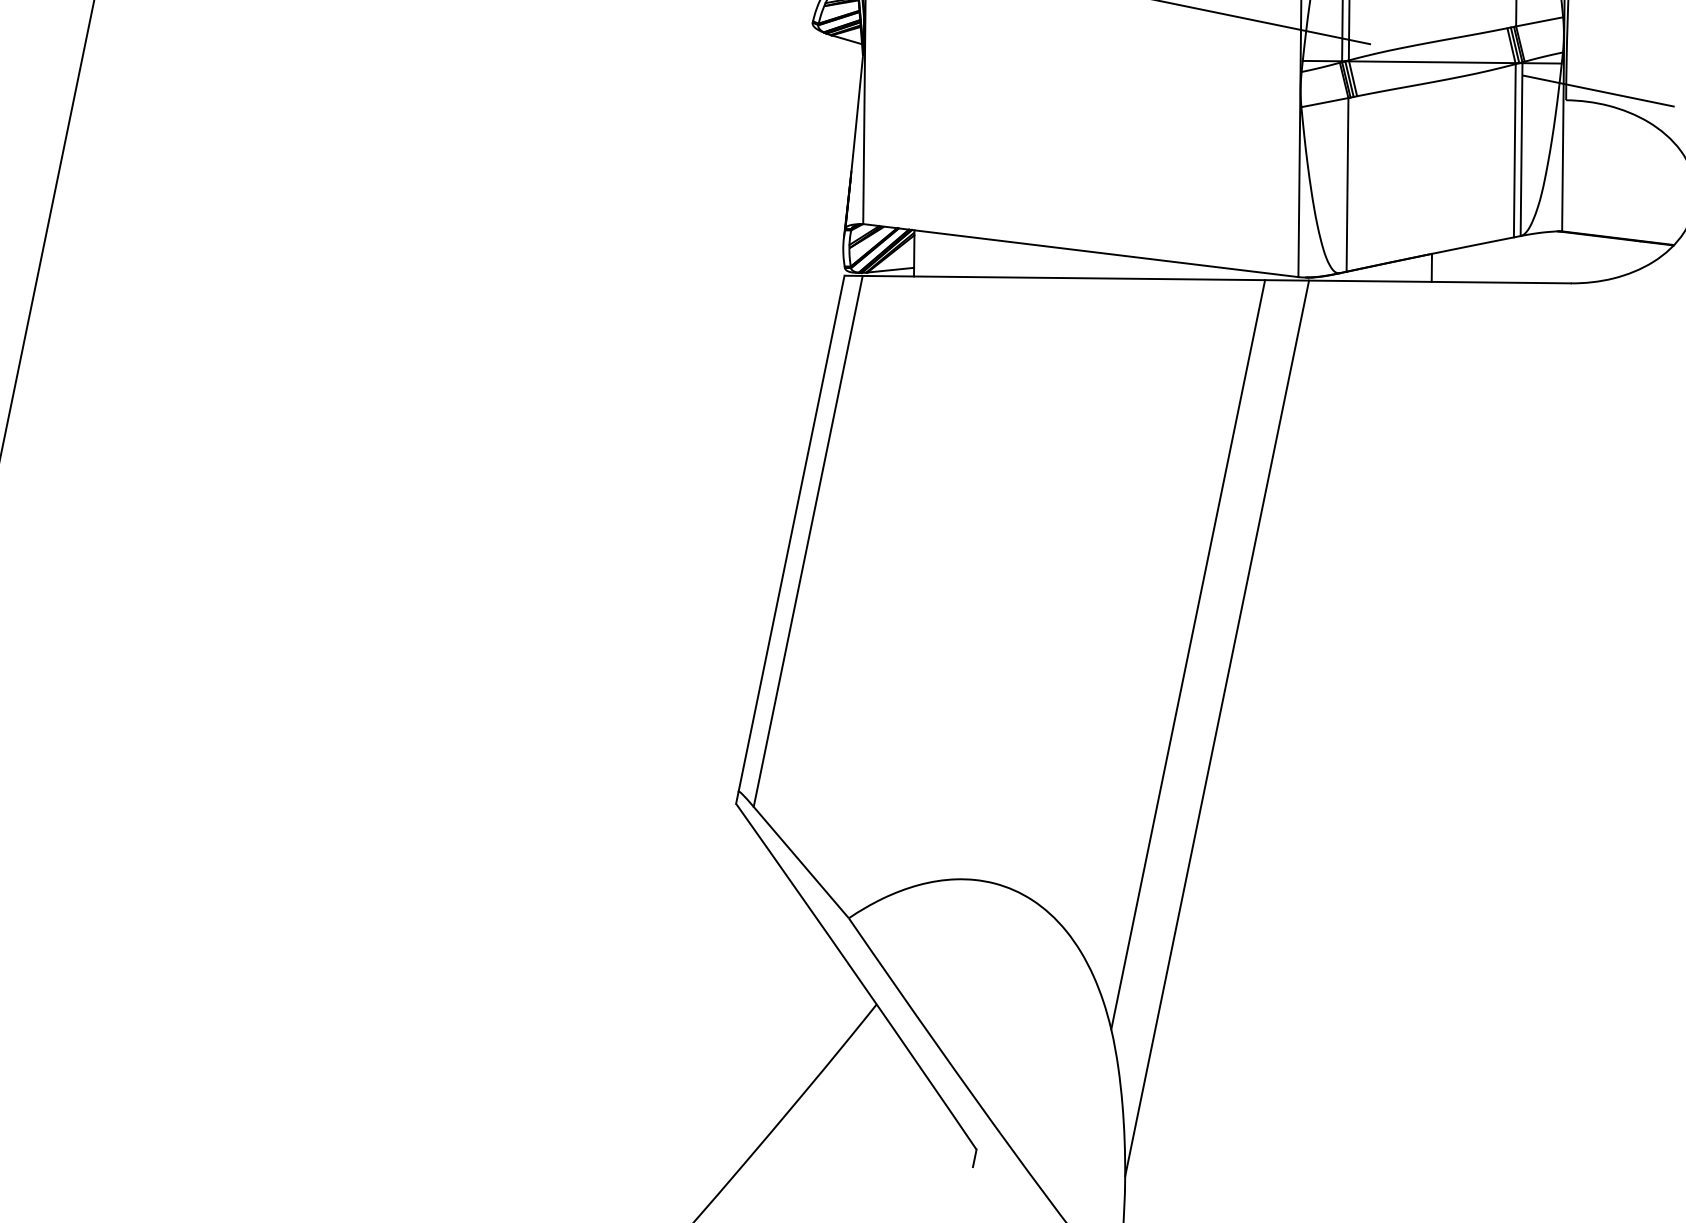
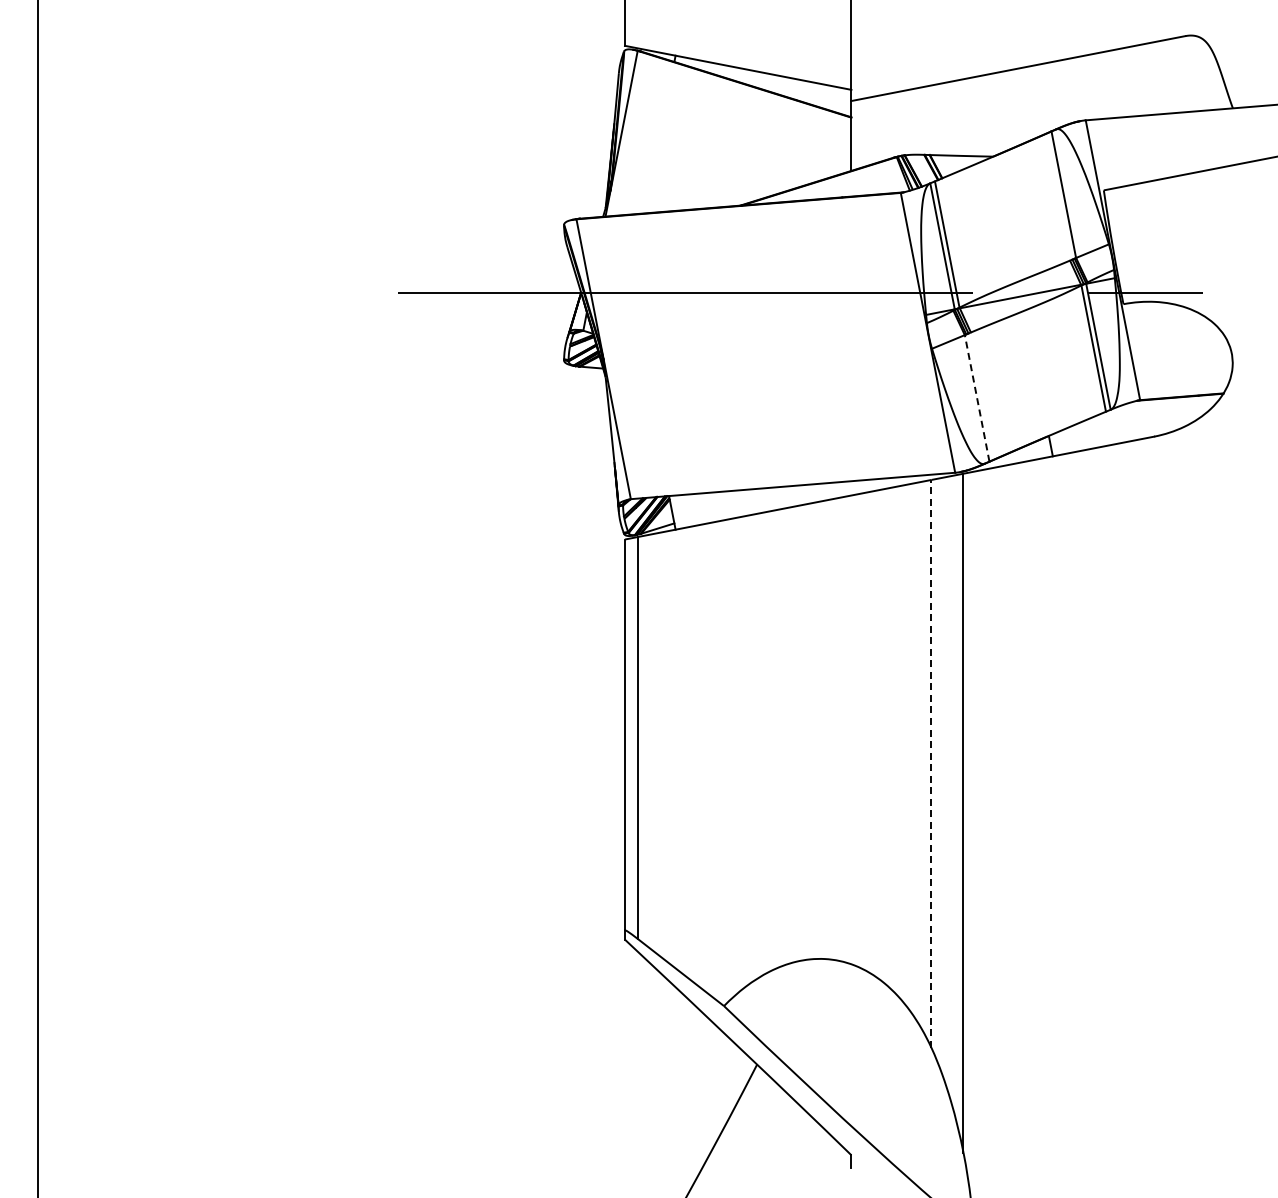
line: (1348, 183) -> (977, 397), solid -> dashed
line: (1188, 654) -> (931, 763), solid -> dashed

